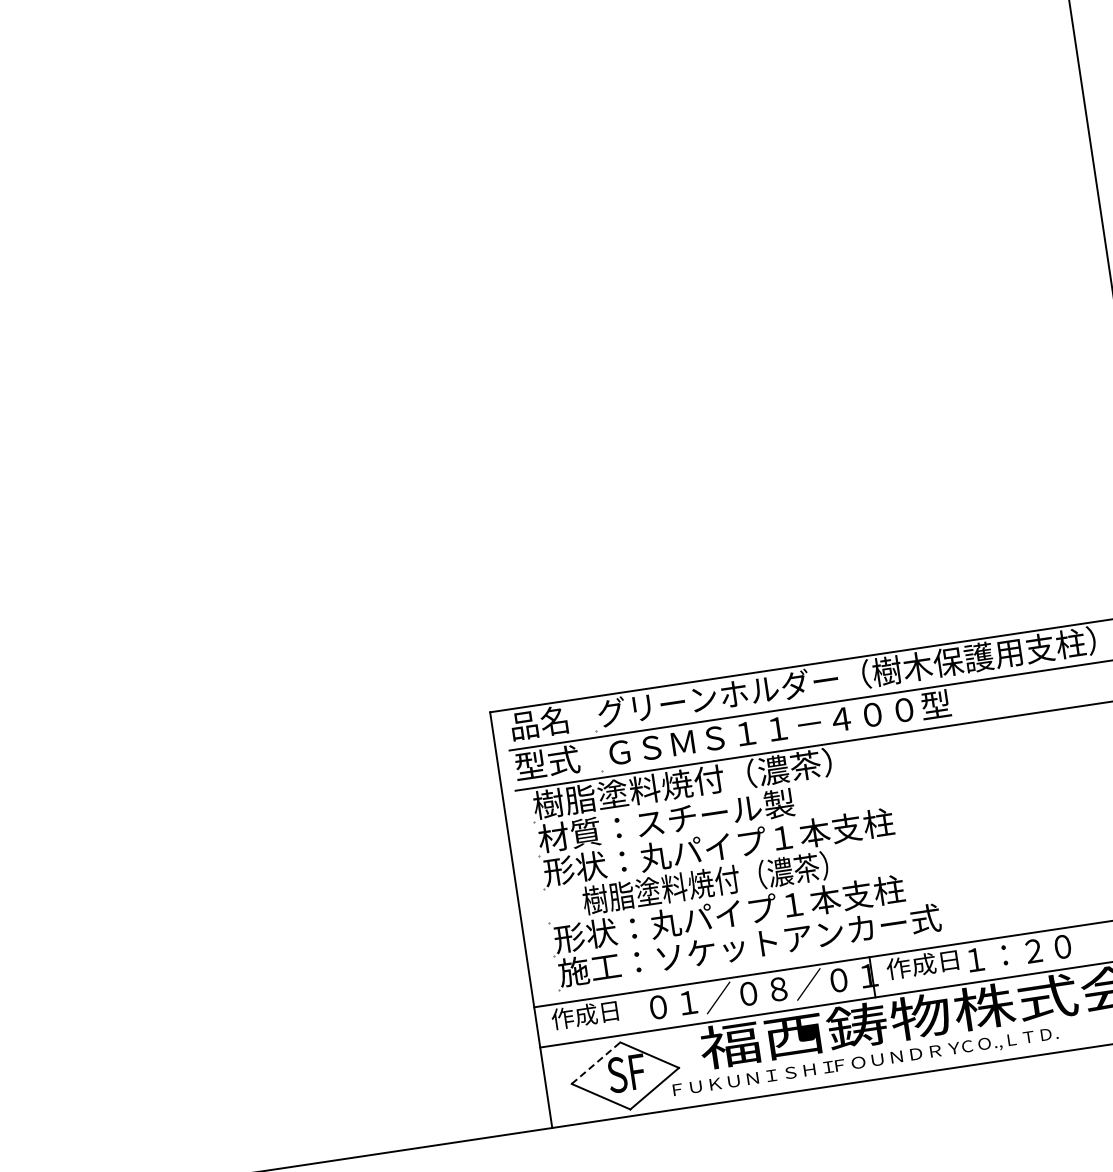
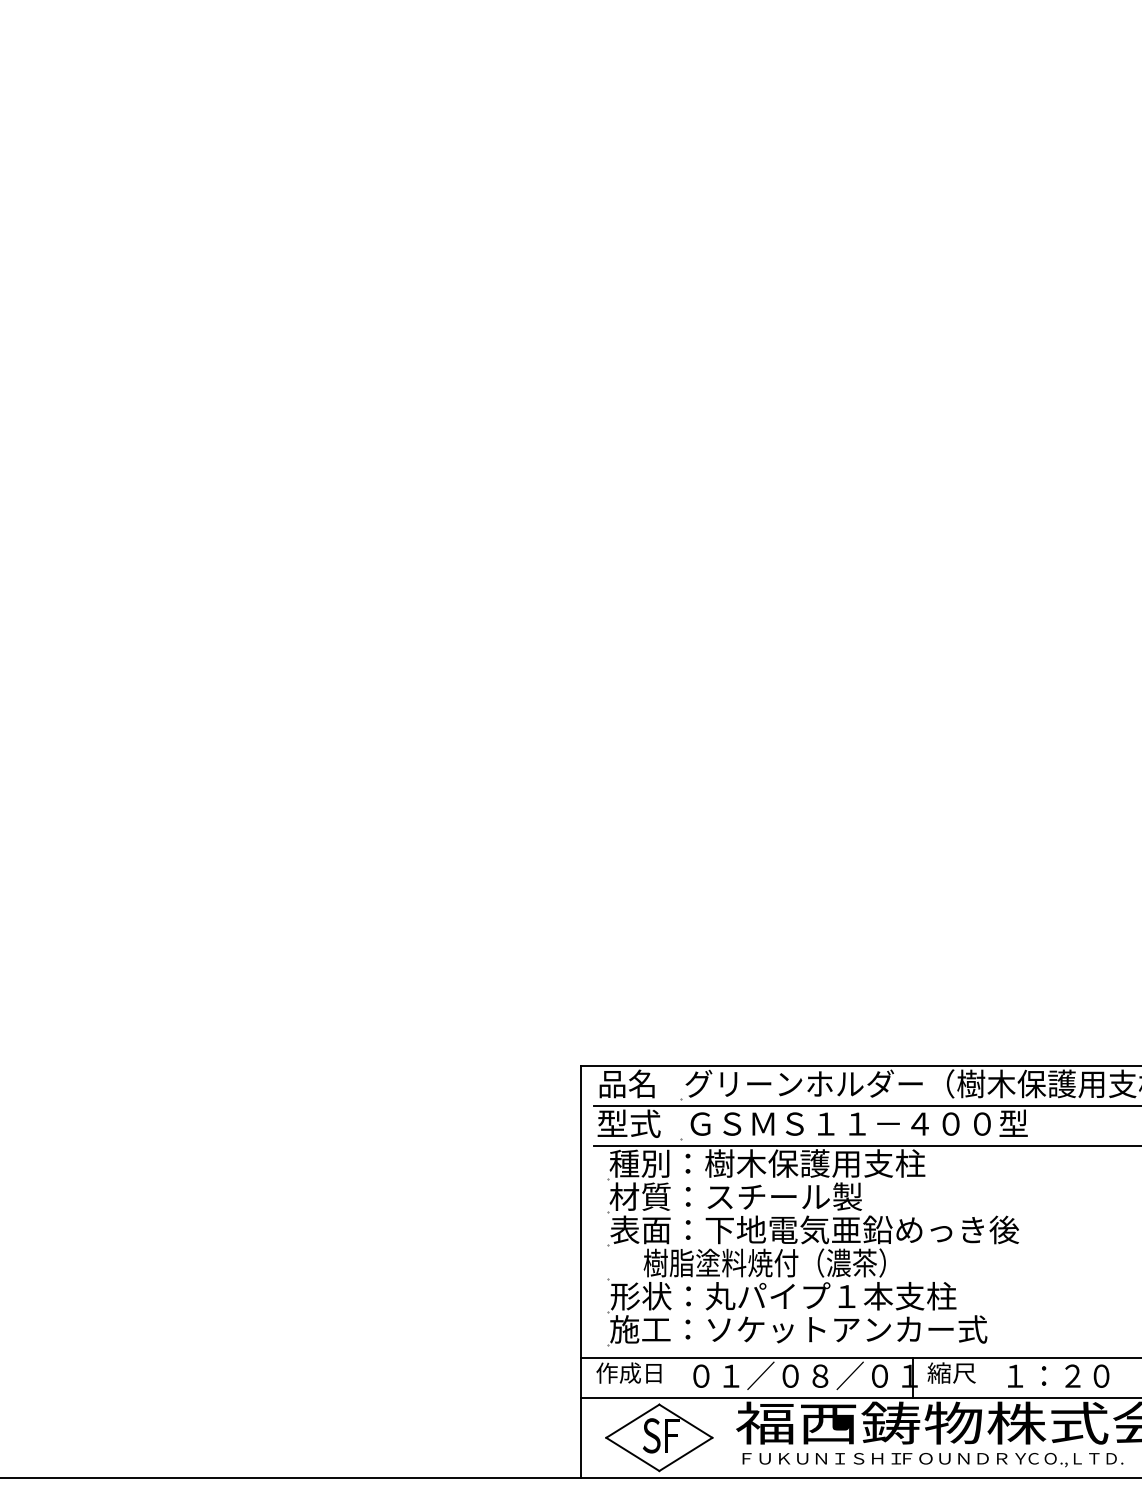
text: (693, 782) -> (767, 1163), 樹脂塗料焼付（濃茶） -> 種別：樹木保護用支柱
text: (750, 841) -> (814, 1229), 形状：丸パイプ１本支柱 -> 表面：下地電気亜鉛めっき後
text: (921, 964) -> (962, 1372), 作成日 -> 縮尺
line: (596, 1062) -> (633, 1420), dashed -> solid
text: (865, 1063) -> (932, 1460), moved

